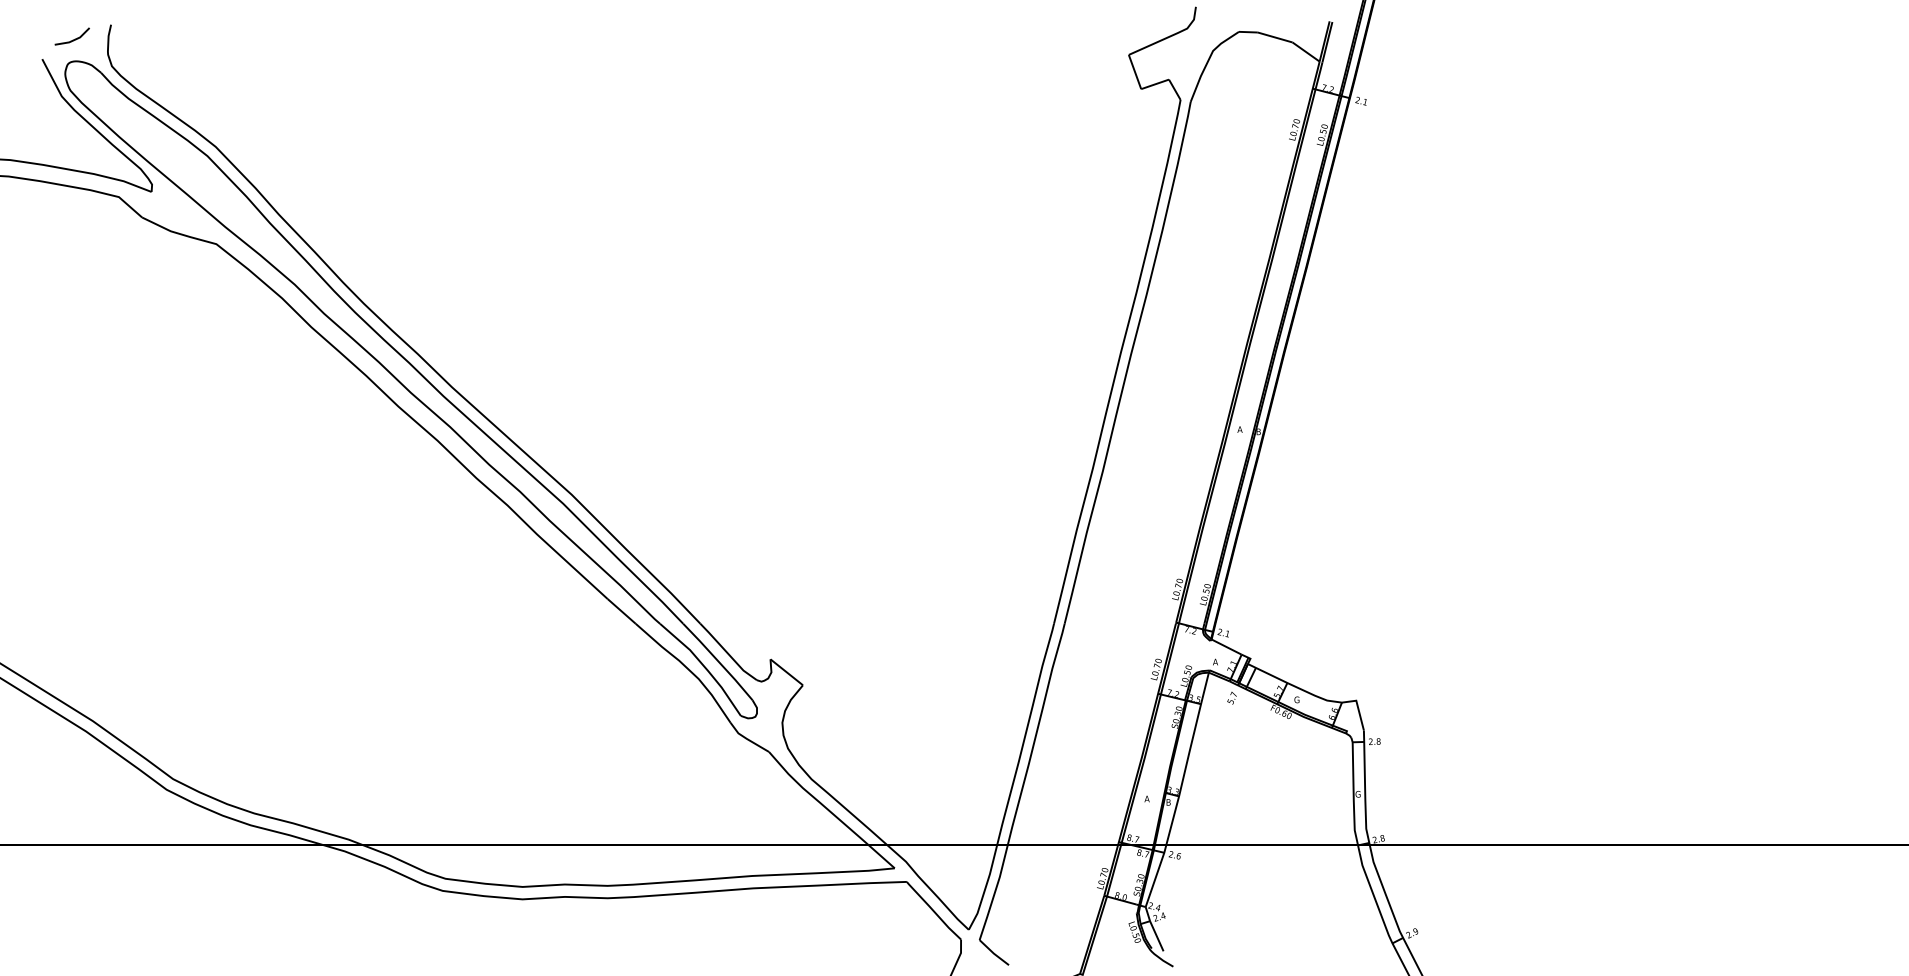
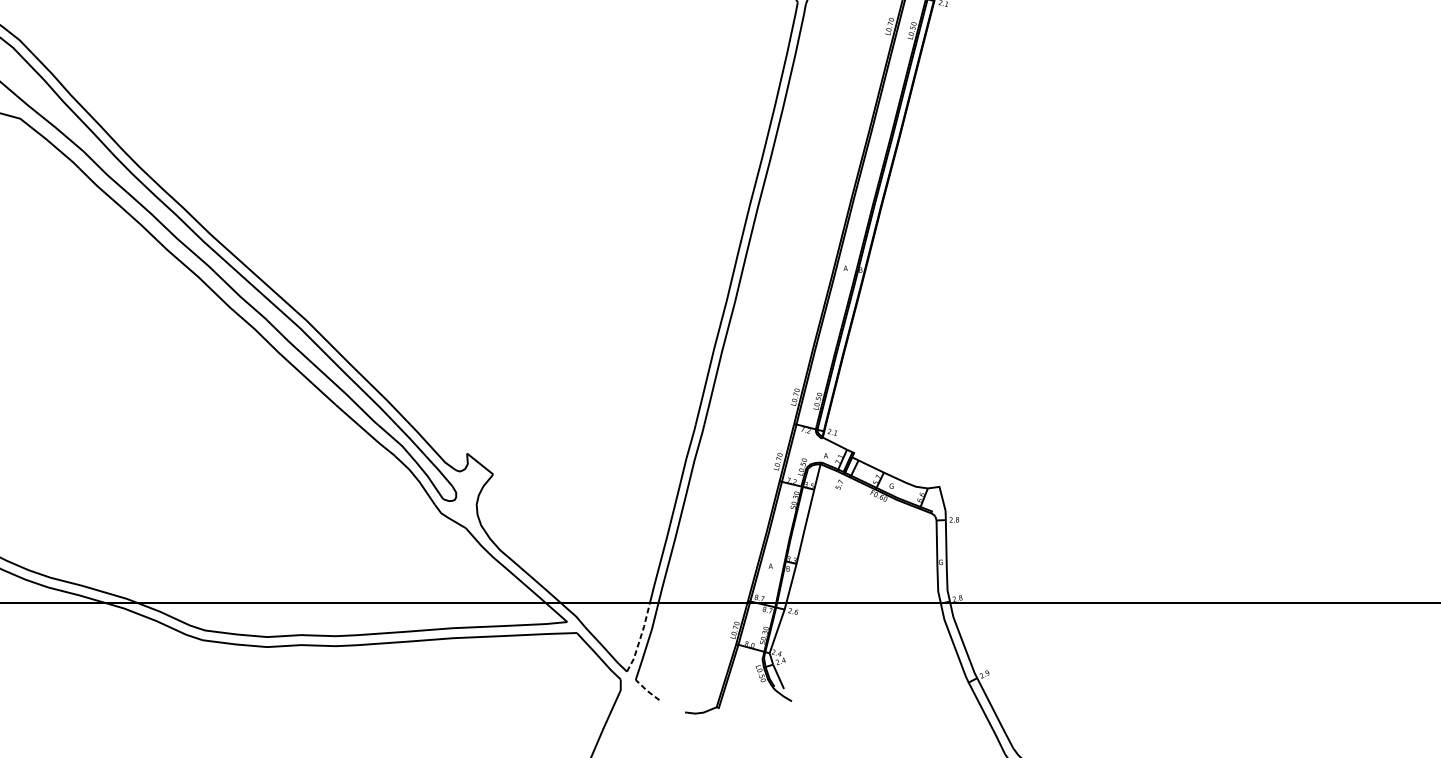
line: (985, 888) -> (640, 638), solid -> dashed
line: (993, 953) -> (646, 690), solid -> dashed

